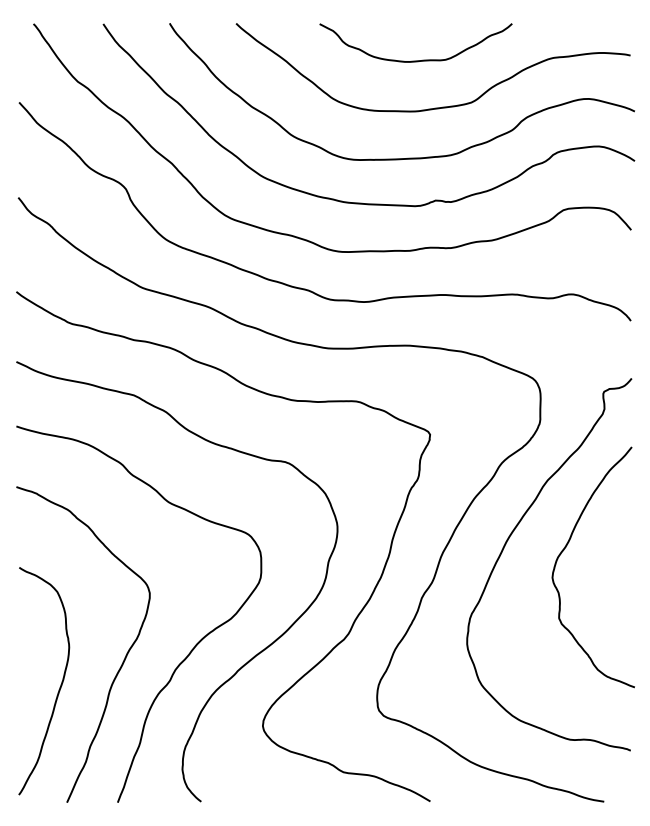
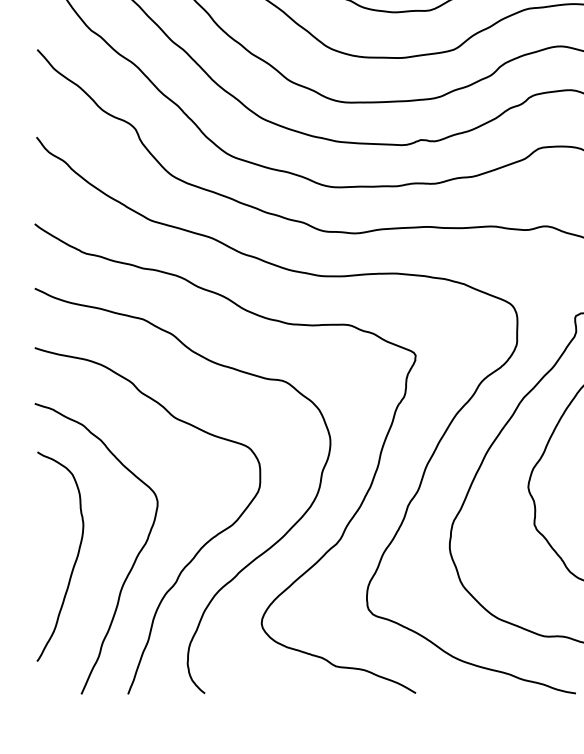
curve: (58, 689) -> (73, 564), moved

